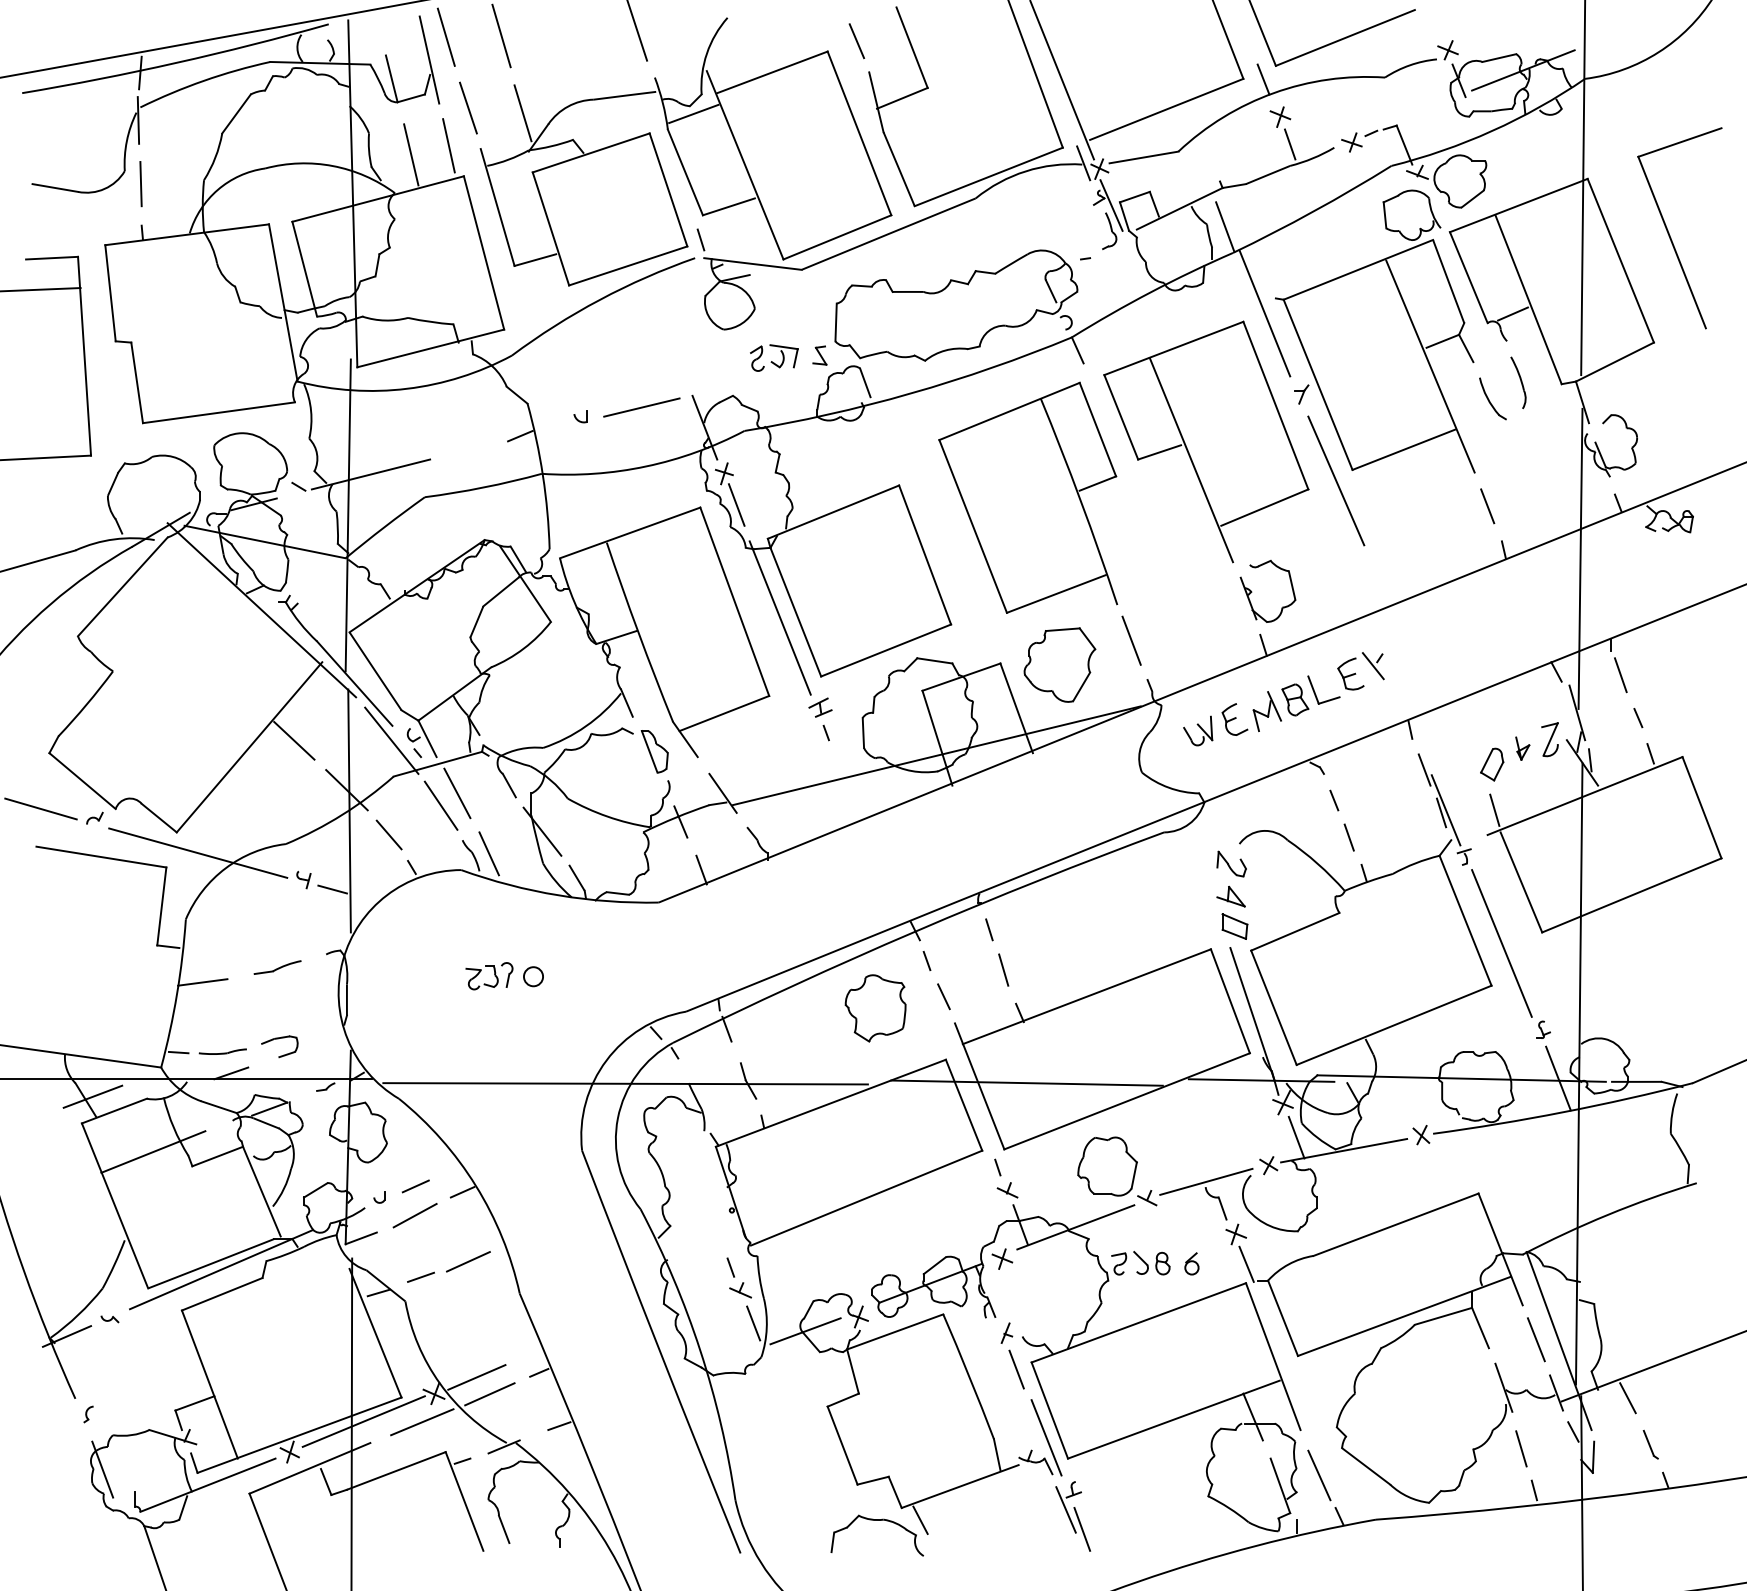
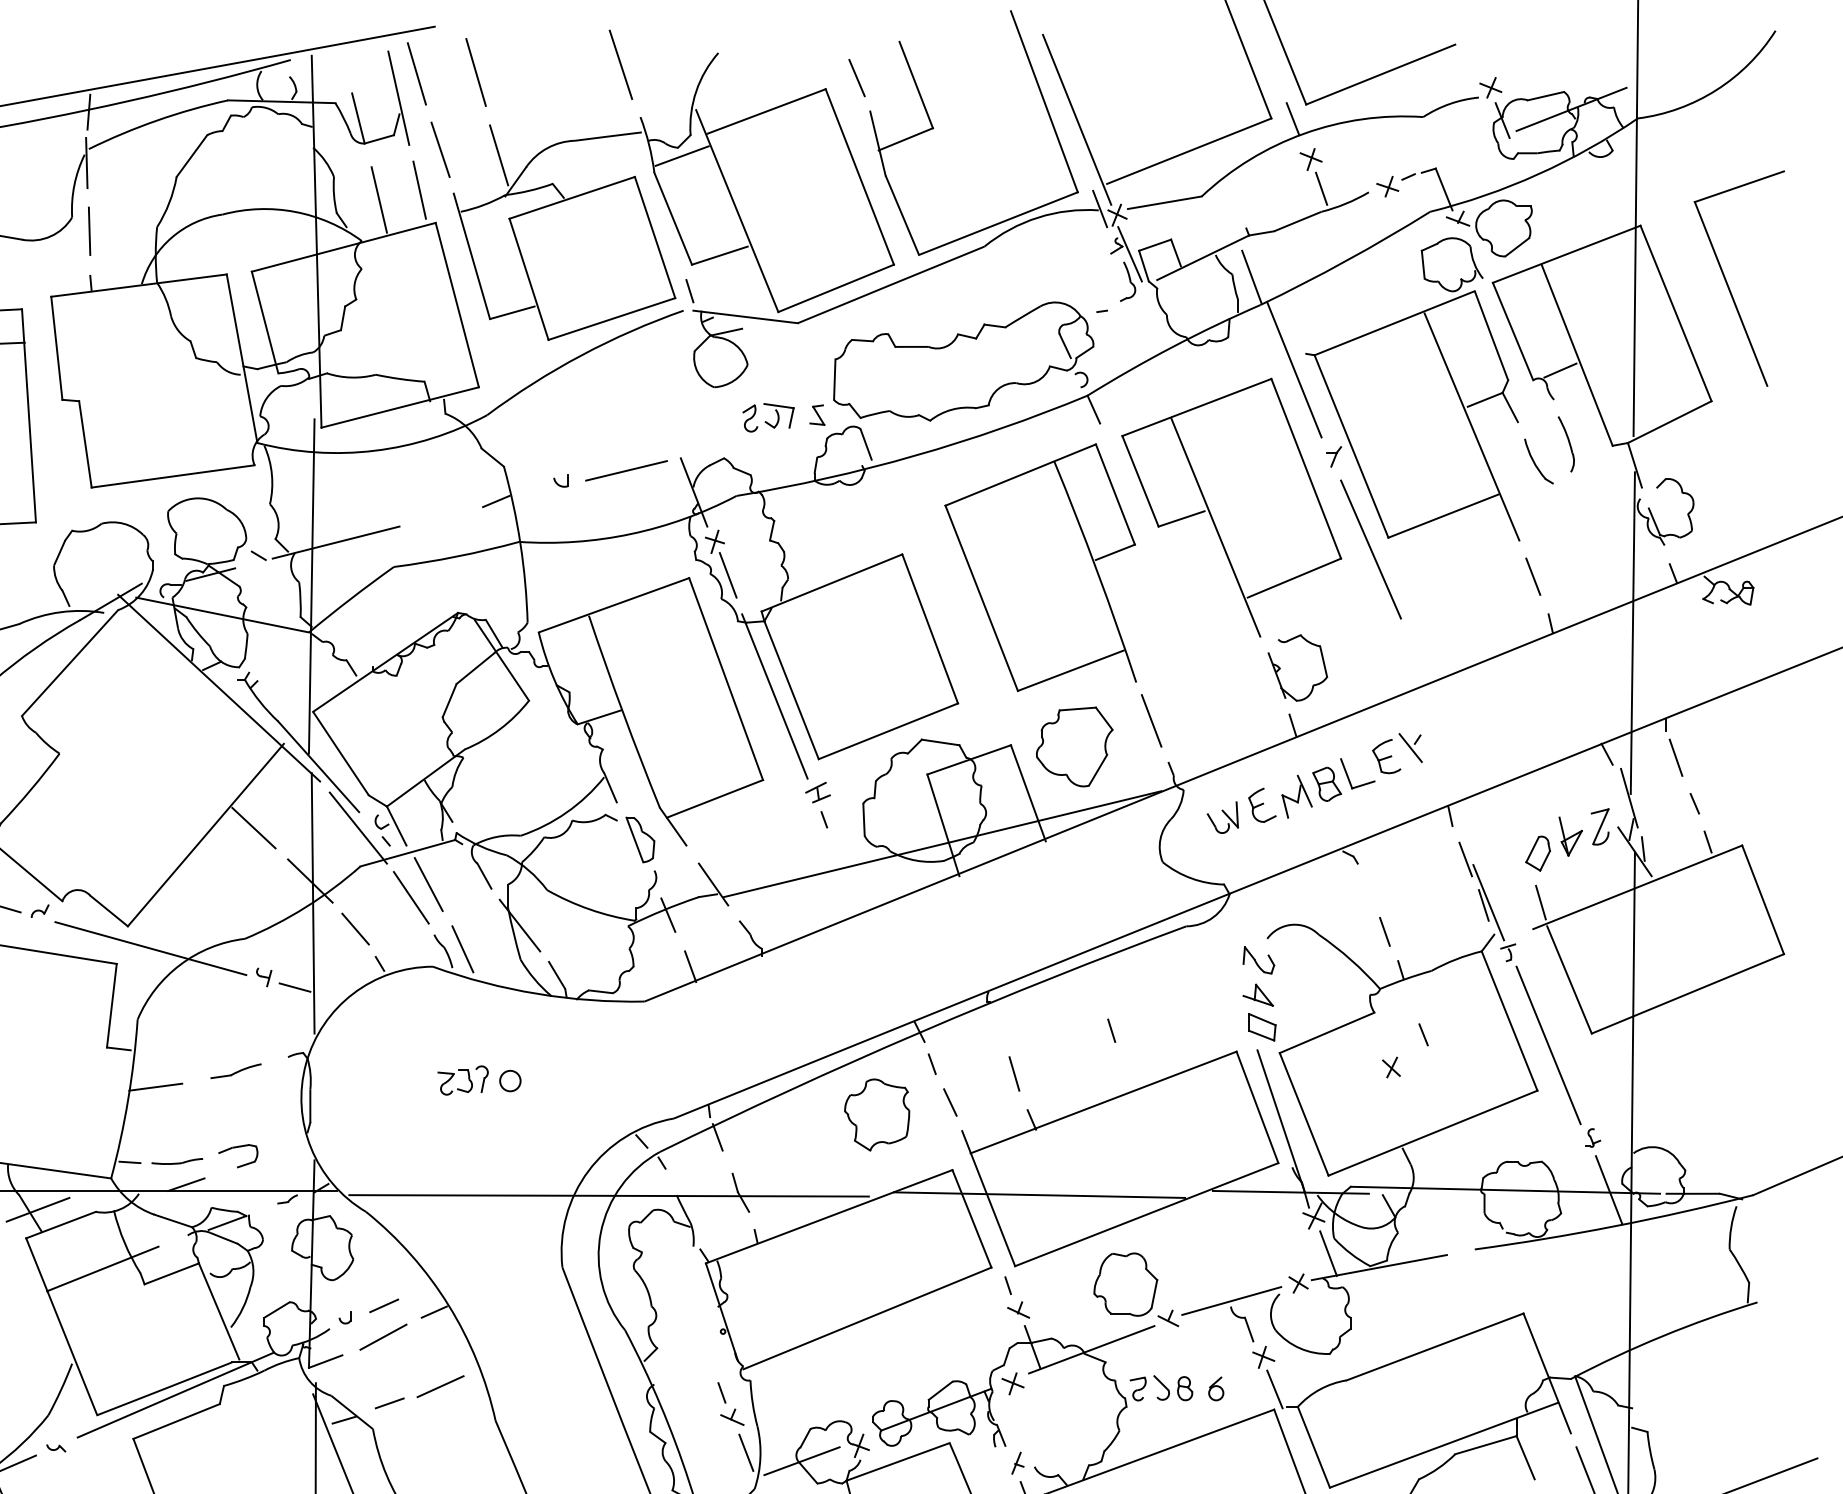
part: (1522, 748) -> (1570, 836), size x1.6
line: (1334, 800) -> (1423, 1034), moved
line: (989, 929) -> (1111, 1030), moved
part: (1421, 1135) -> (1391, 1067), moved

